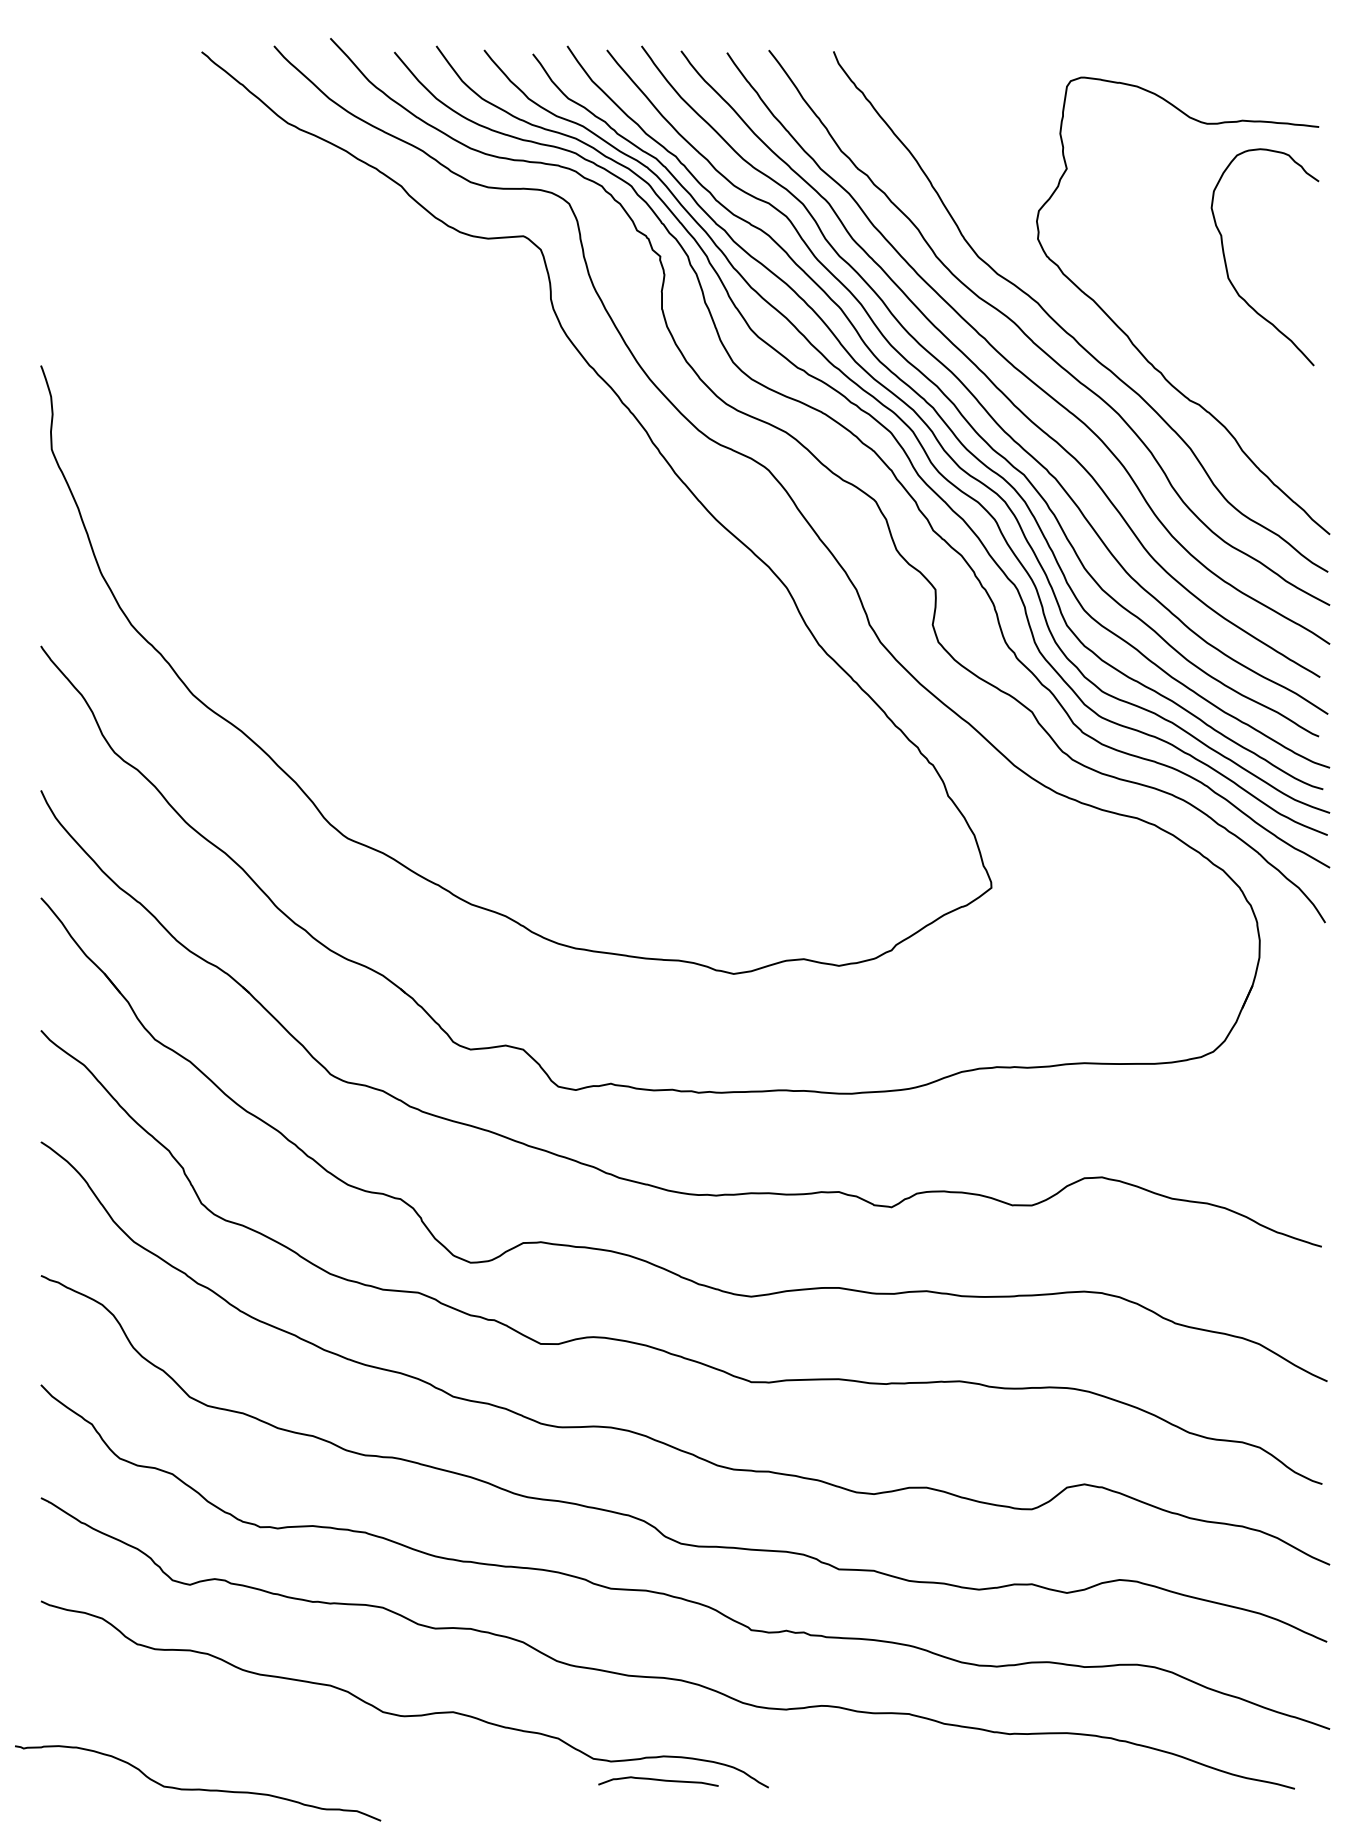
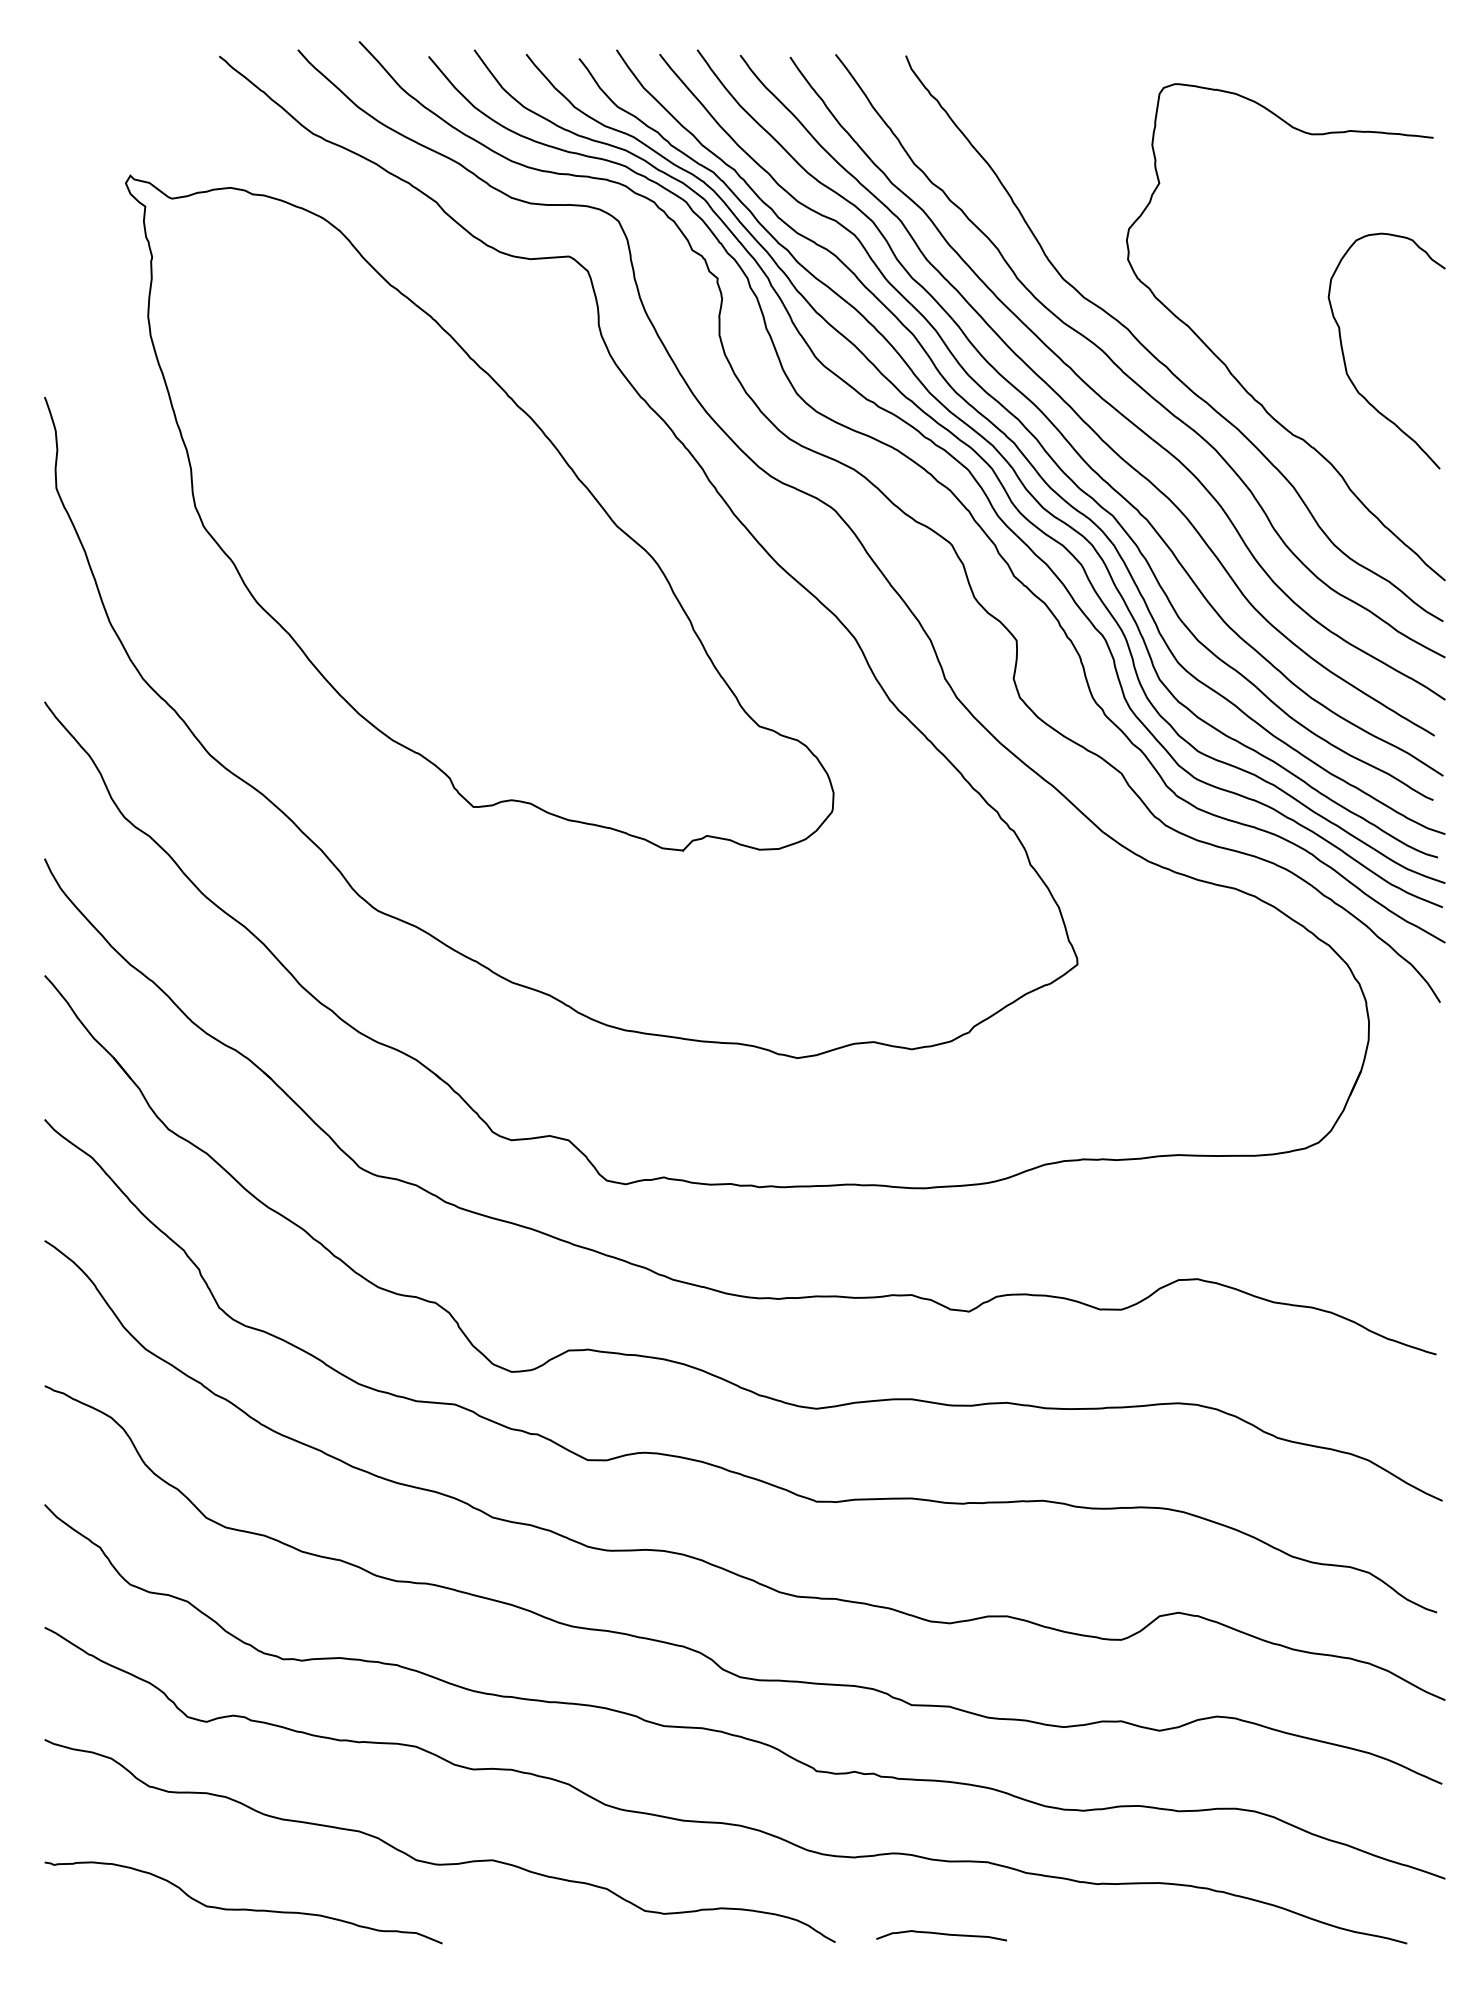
curve: (1226, 261) -> (1344, 355), moved
part: (440, 472) -> (478, 513), added
curve: (658, 1780) -> (941, 1934), moved
curve: (198, 1788) -> (244, 1908), moved

